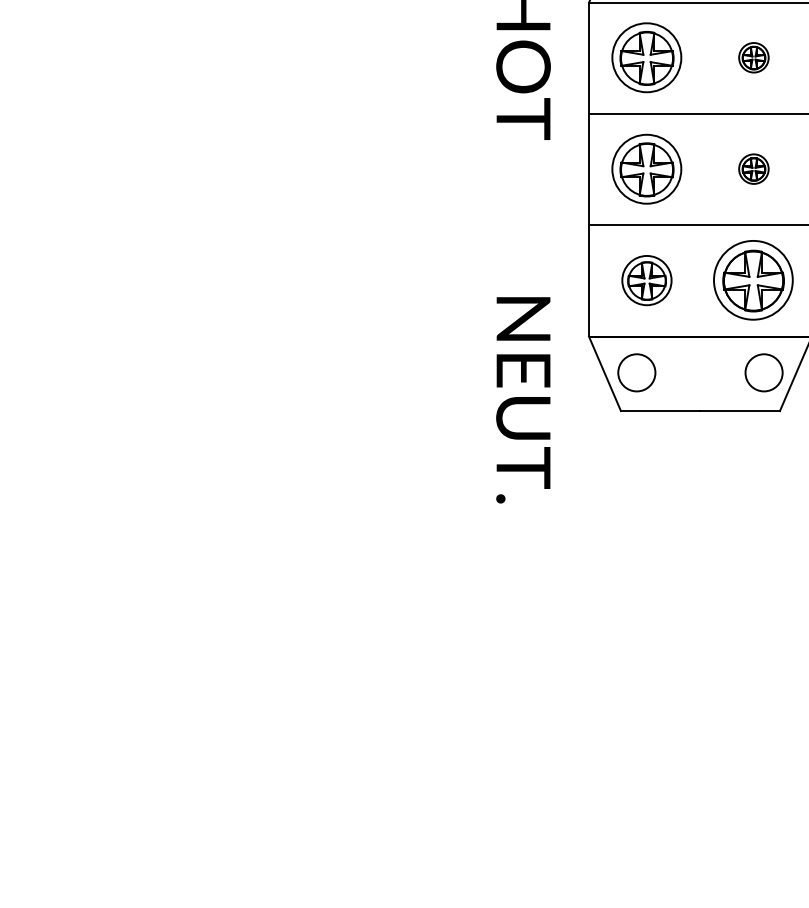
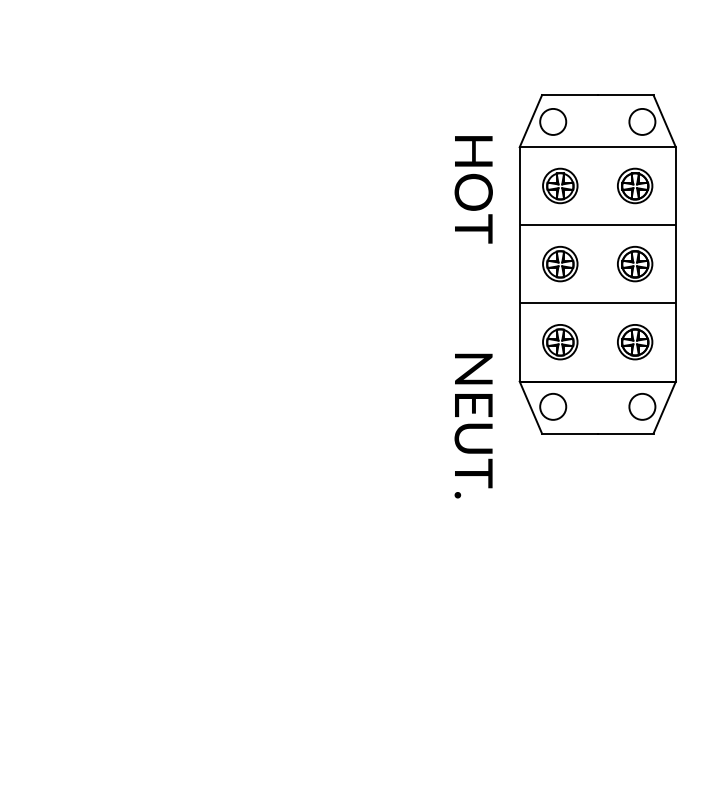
part: (647, 57) -> (560, 185), size x0.71
part: (754, 57) -> (635, 185), size x1.67
part: (647, 168) -> (560, 263), size x0.71
part: (754, 168) -> (635, 263), size x1.67
part: (754, 281) -> (635, 342), size x0.62

